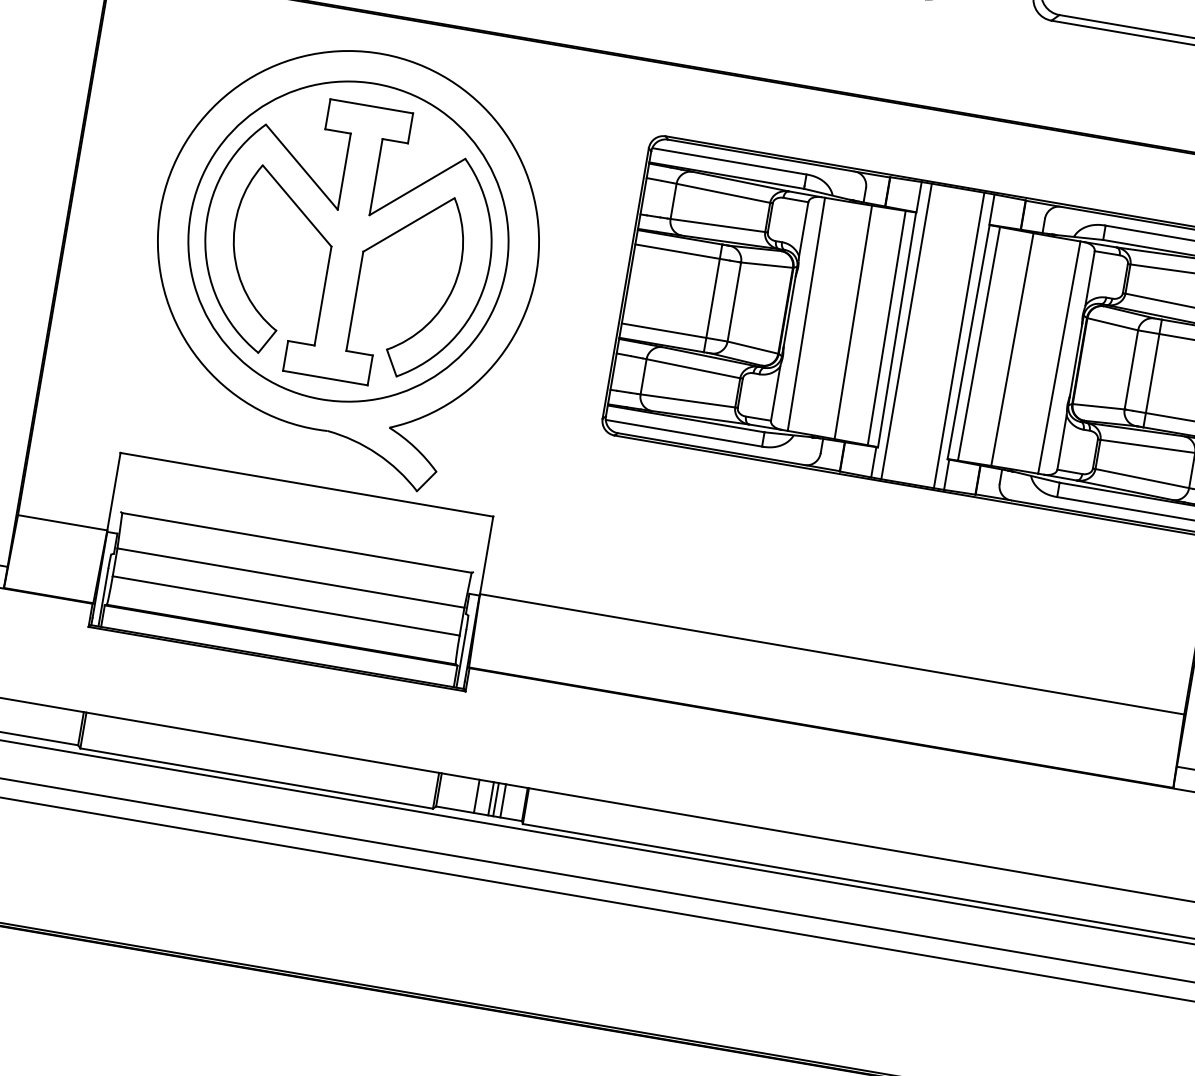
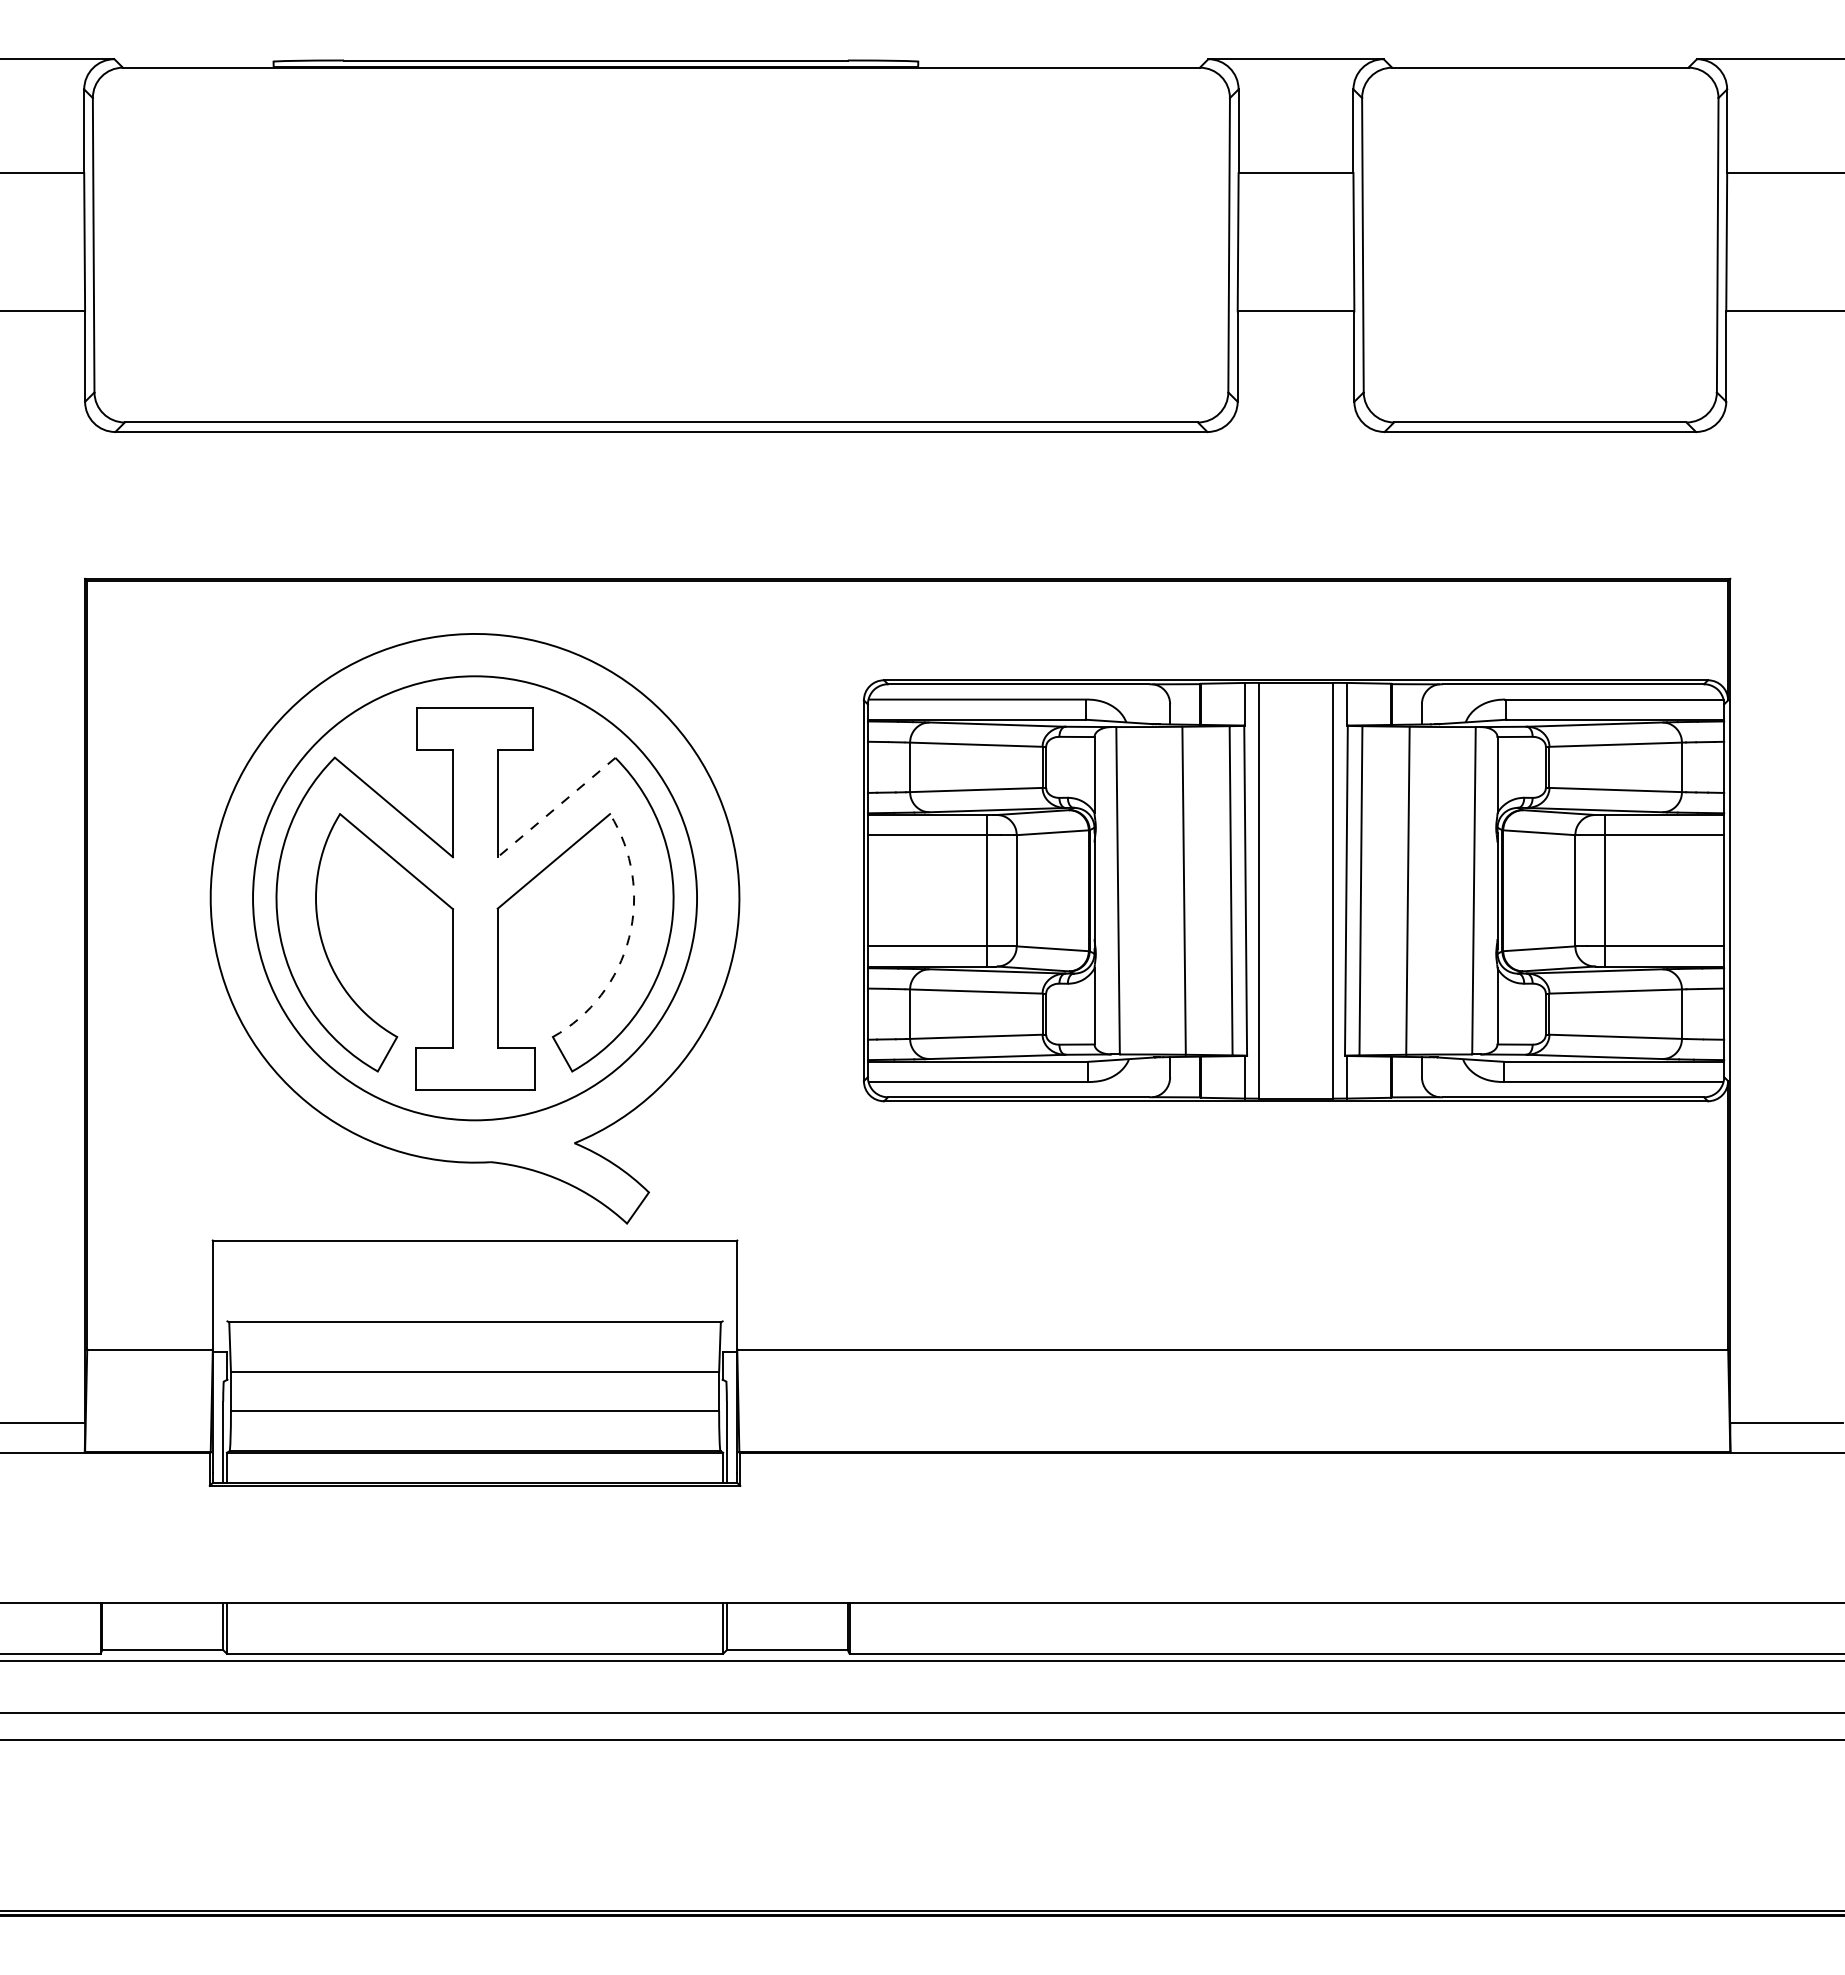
line: (417, 186) -> (556, 807), solid -> dashed
arc: (453, 288) -> (629, 937), solid -> dashed
line: (477, 796) -> (780, 1626), removed
line: (491, 798) -> (800, 1626), removed
line: (496, 799) -> (807, 1626), removed
line: (503, 800) -> (817, 1626), removed

